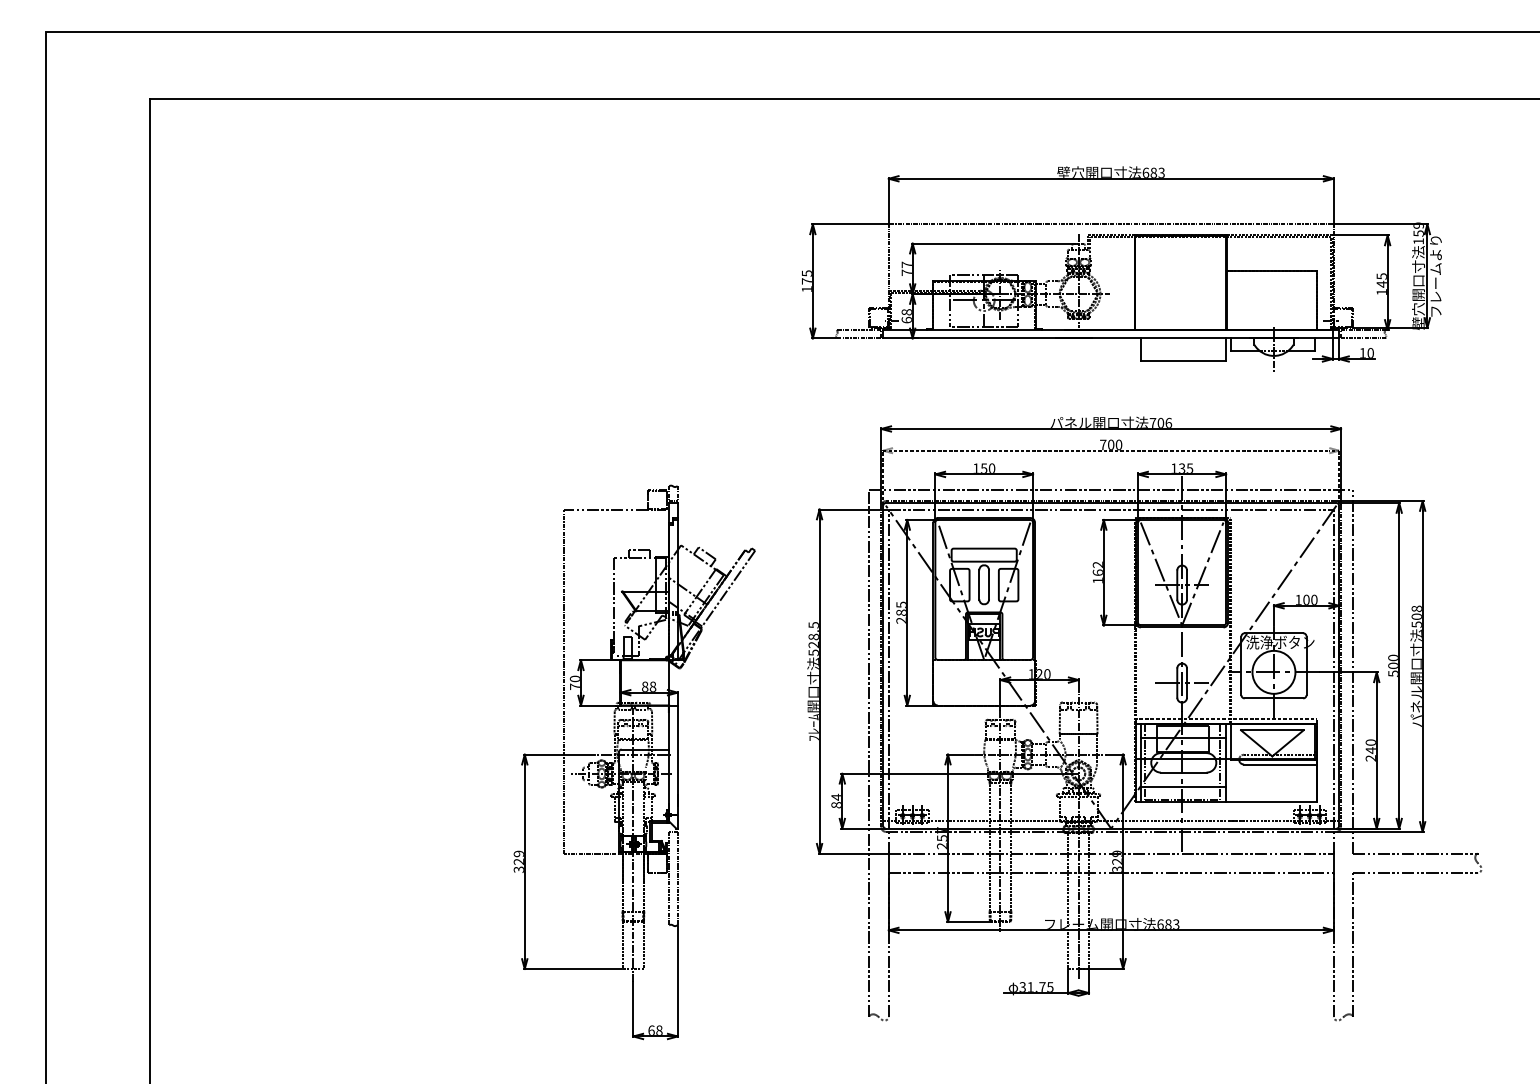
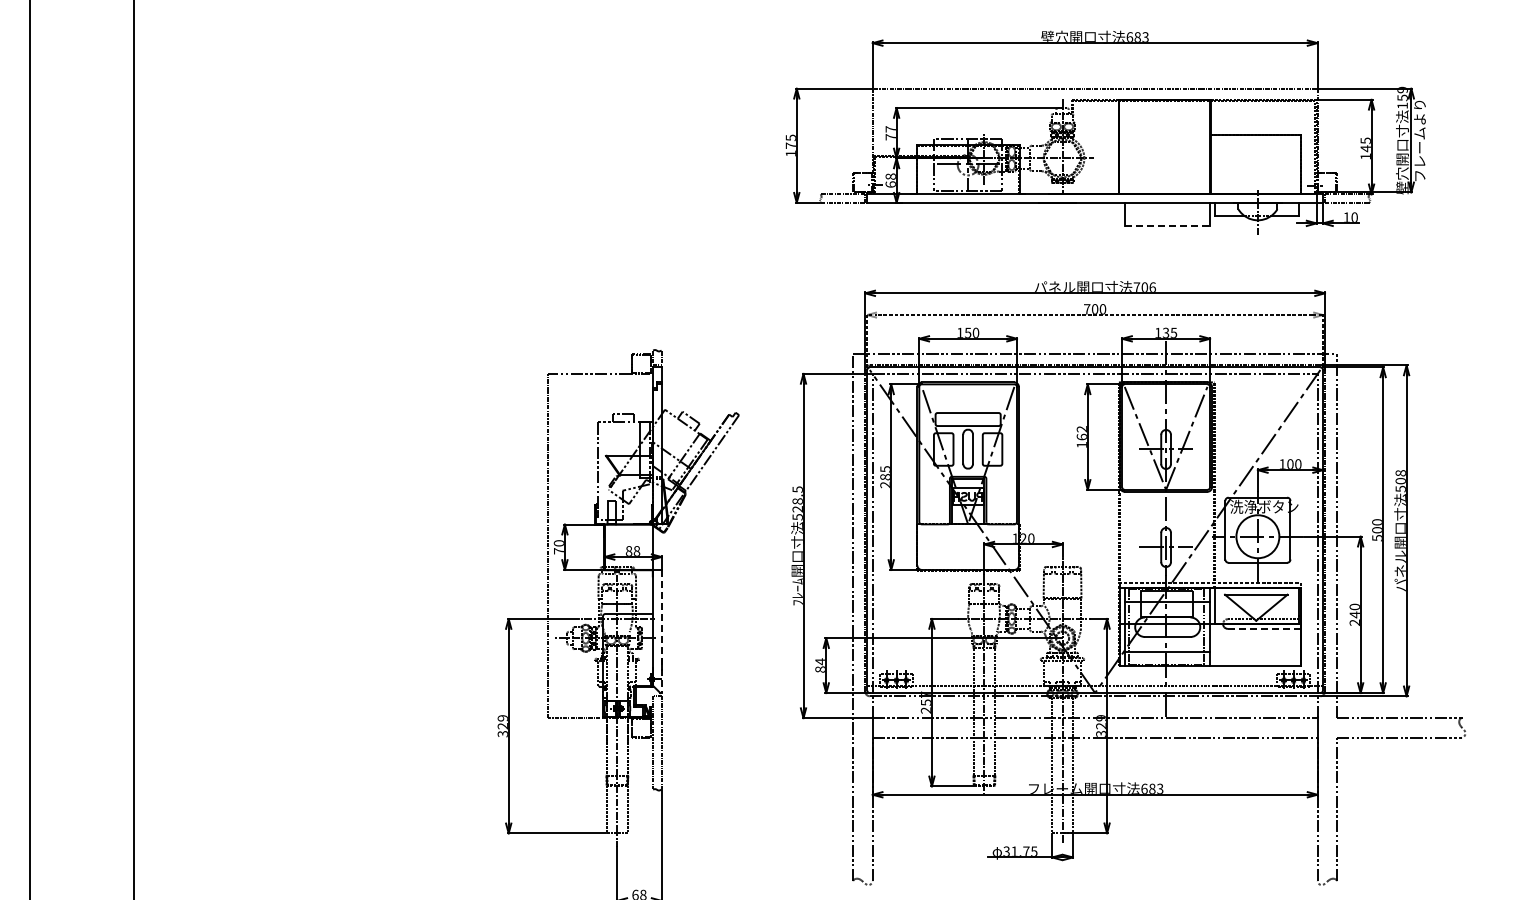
line: (1184, 361) -> (1168, 225), solid -> dashed
line: (1280, 764) -> (1264, 628), solid -> dashed
line: (677, 767) -> (661, 631), solid -> dashed

